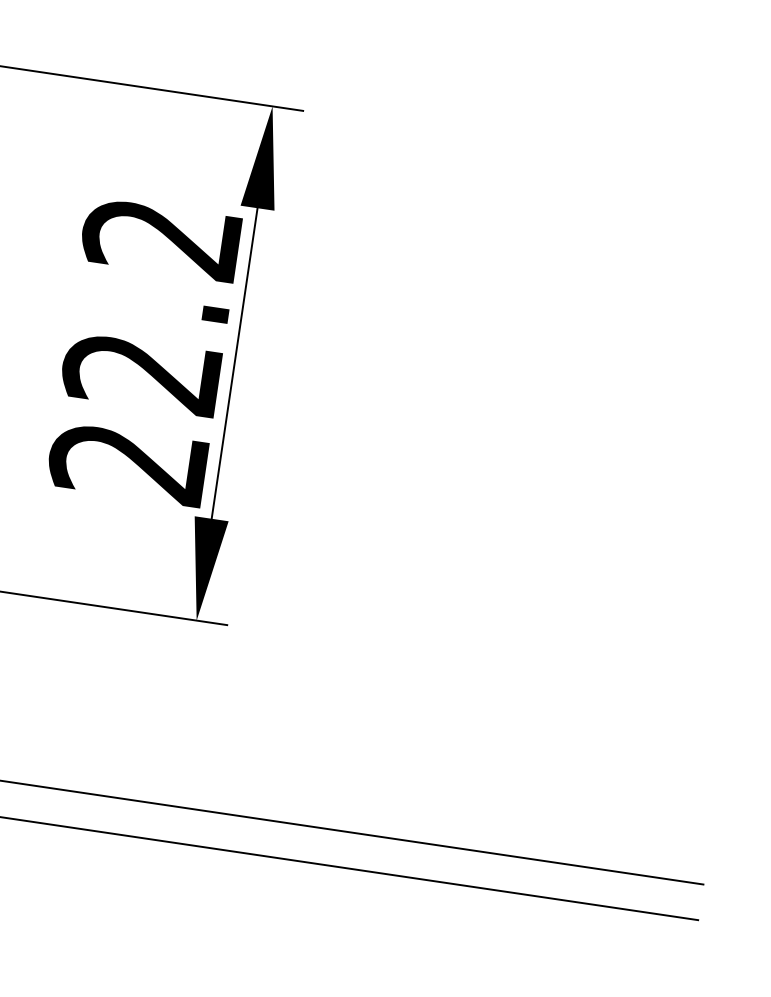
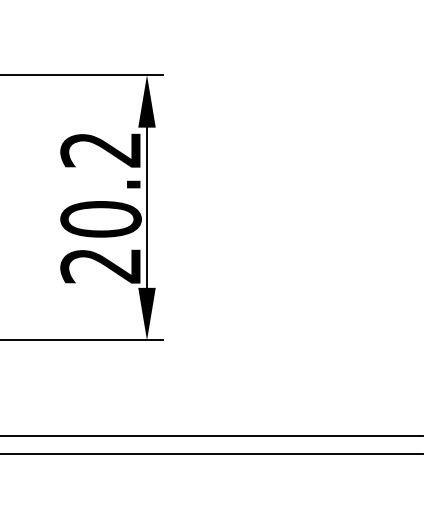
text: (141, 372) -> (100, 219), 22.2 -> 20.2

